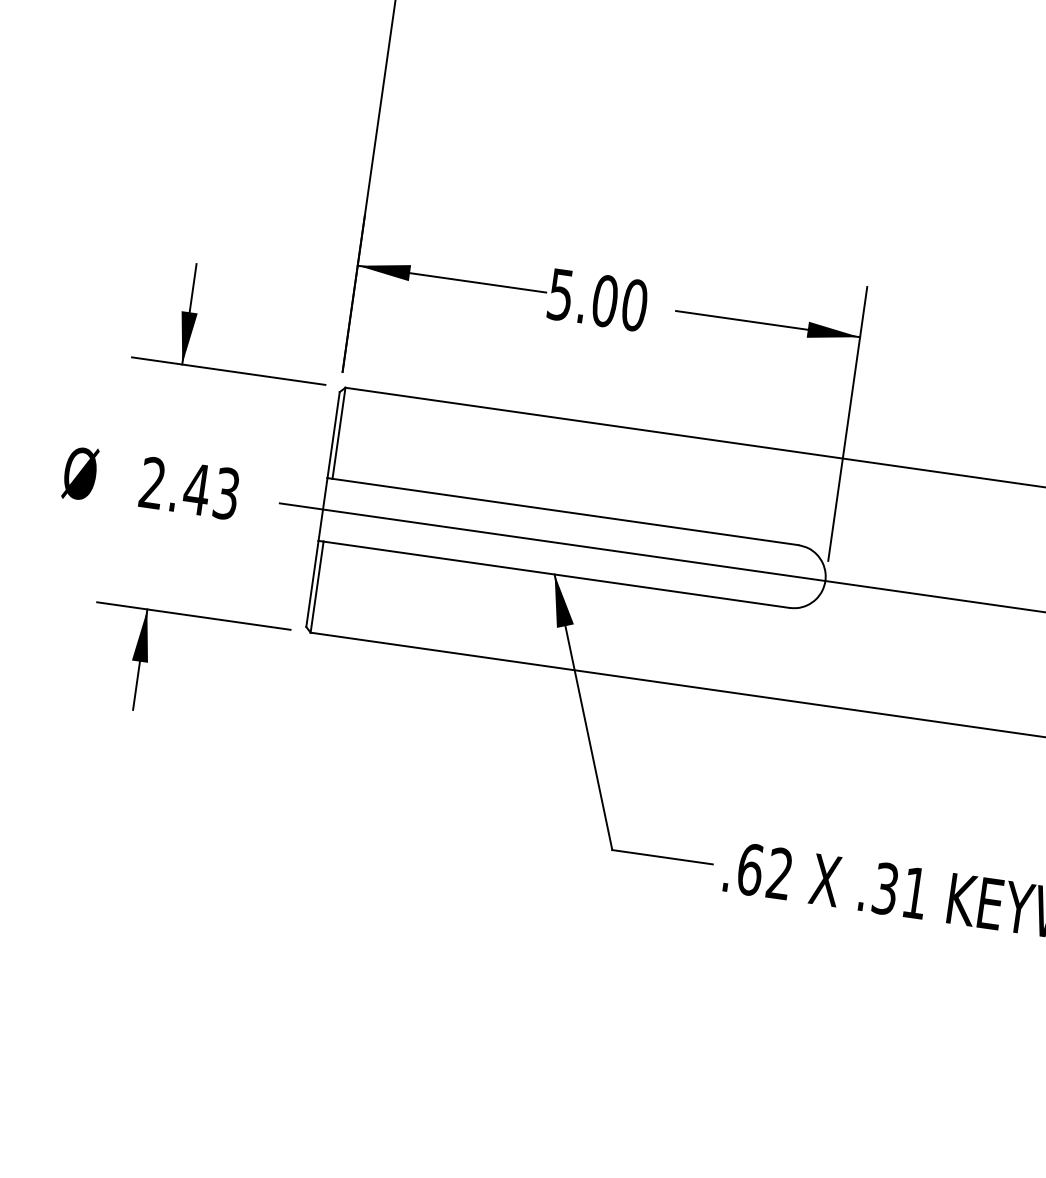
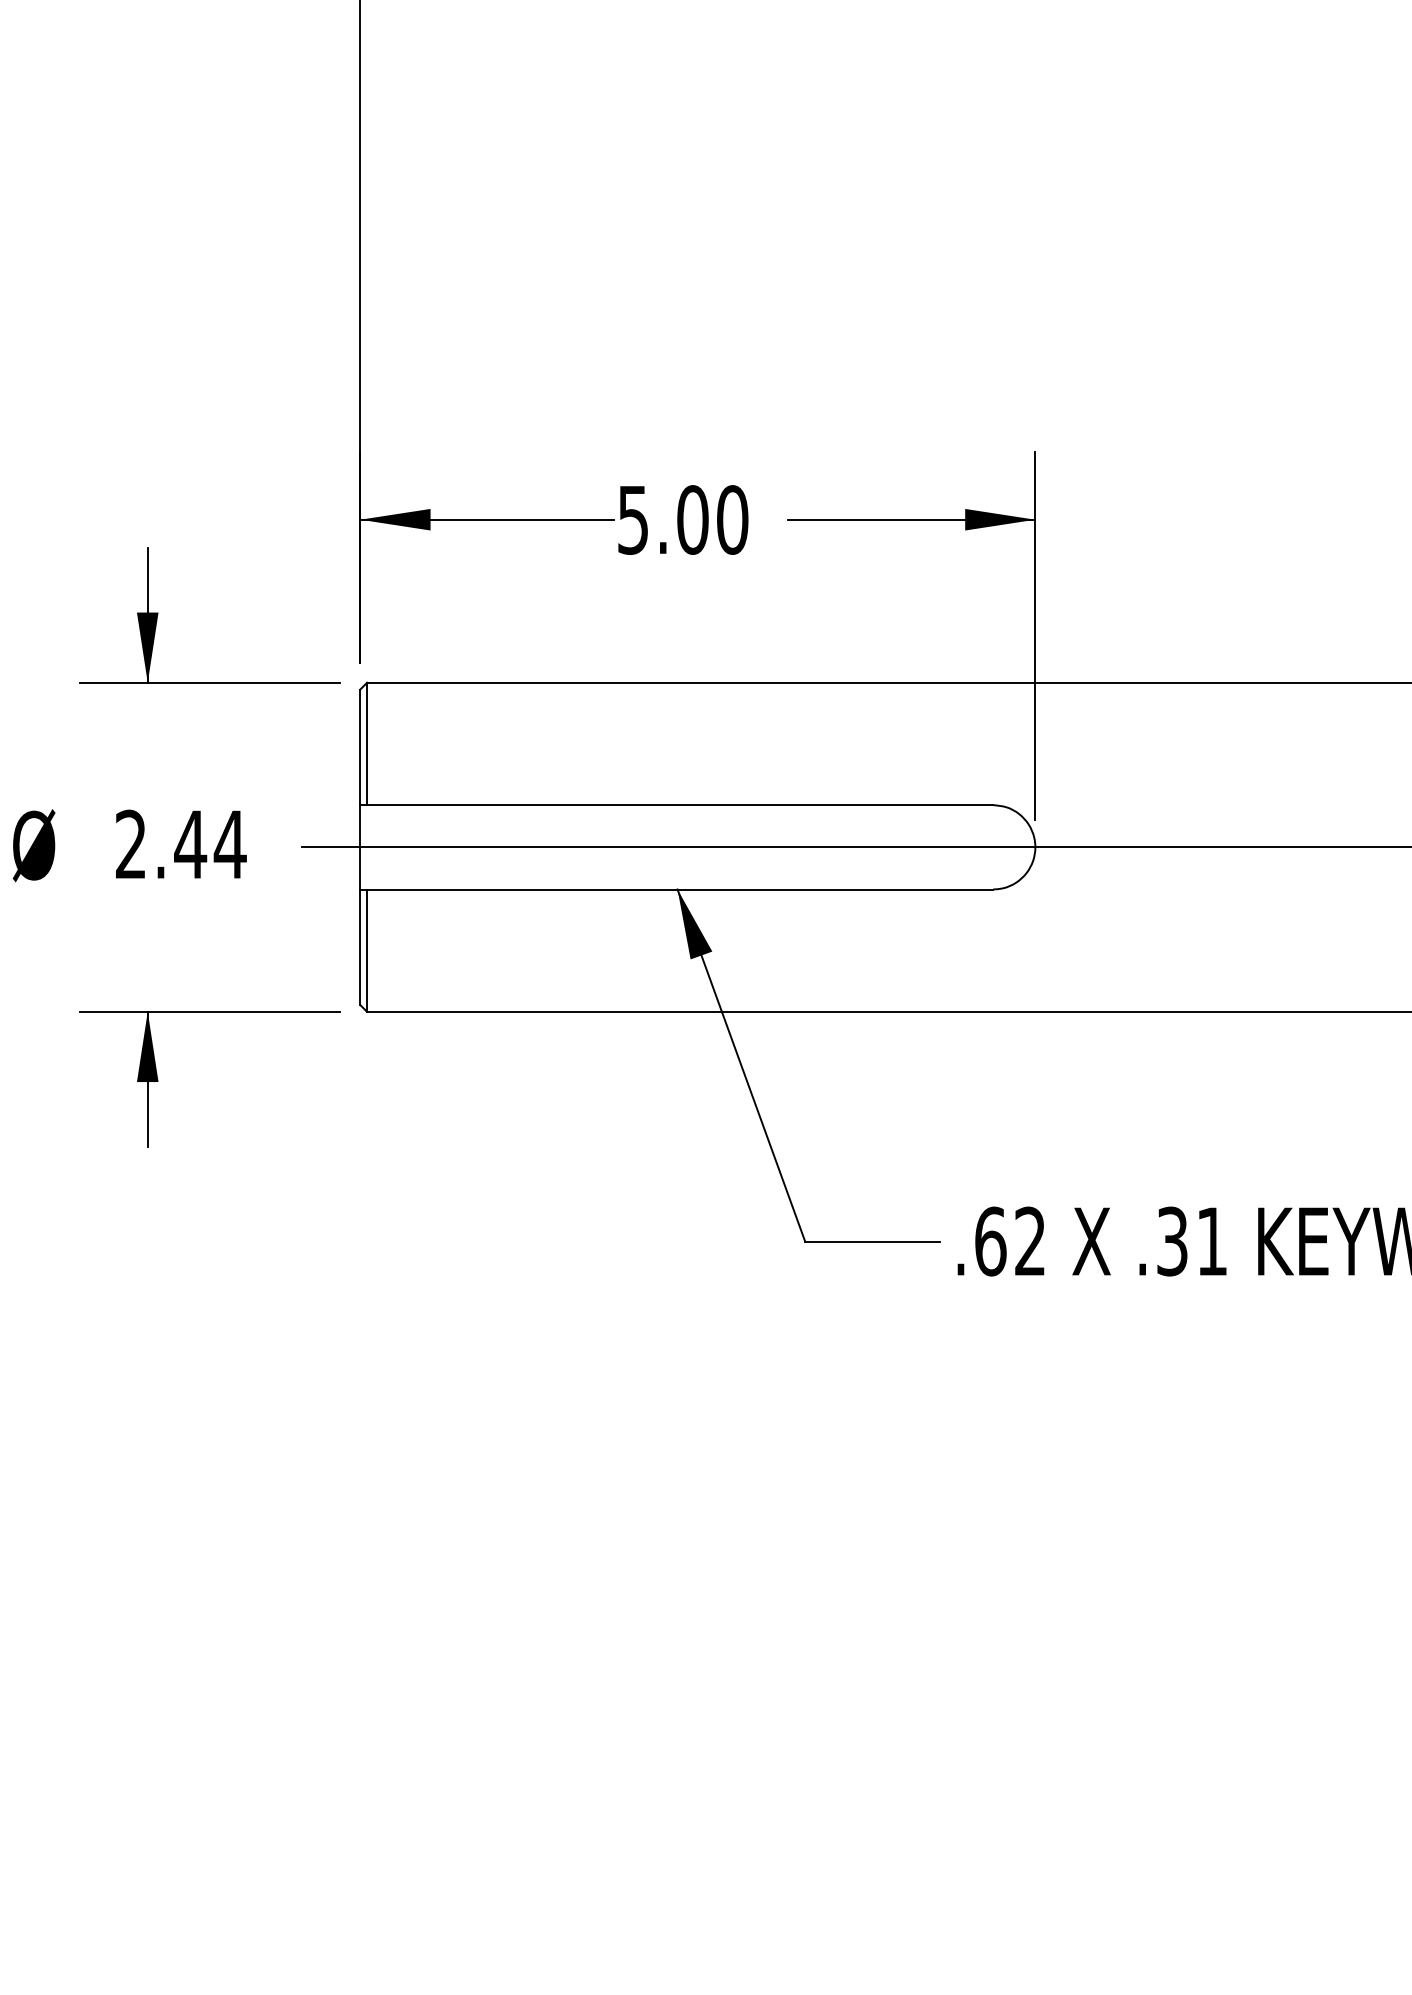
text: (225, 493) -> (229, 844), 2.43 -> 2.44

